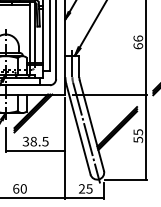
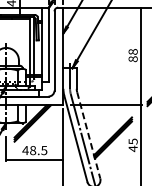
text: (137, 42) -> (132, 55), 66 -> 88
line: (91, 125) -> (88, 135), solid -> dashed
text: (138, 140) -> (133, 149), 55 -> 45
text: (25, 141) -> (25, 150), 38.5 -> 48.5

